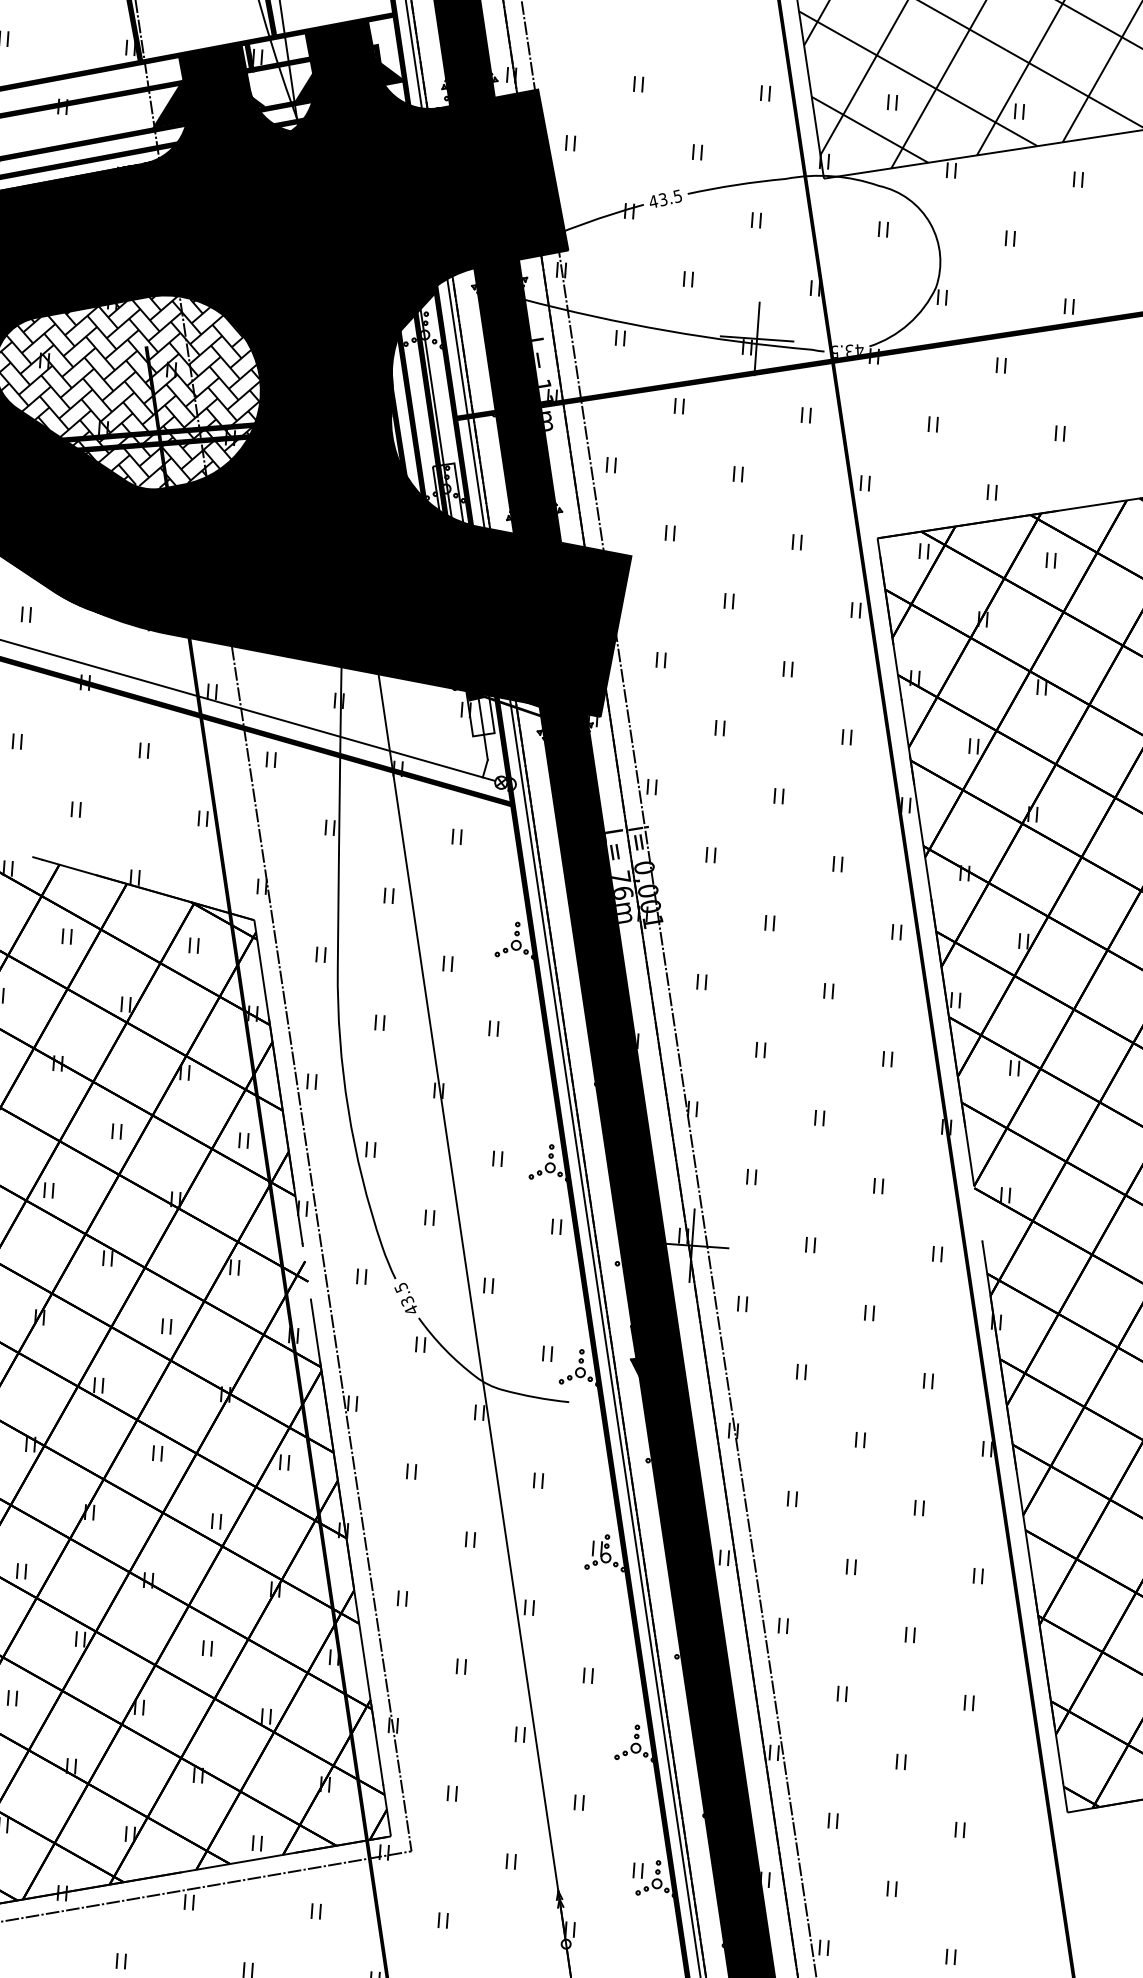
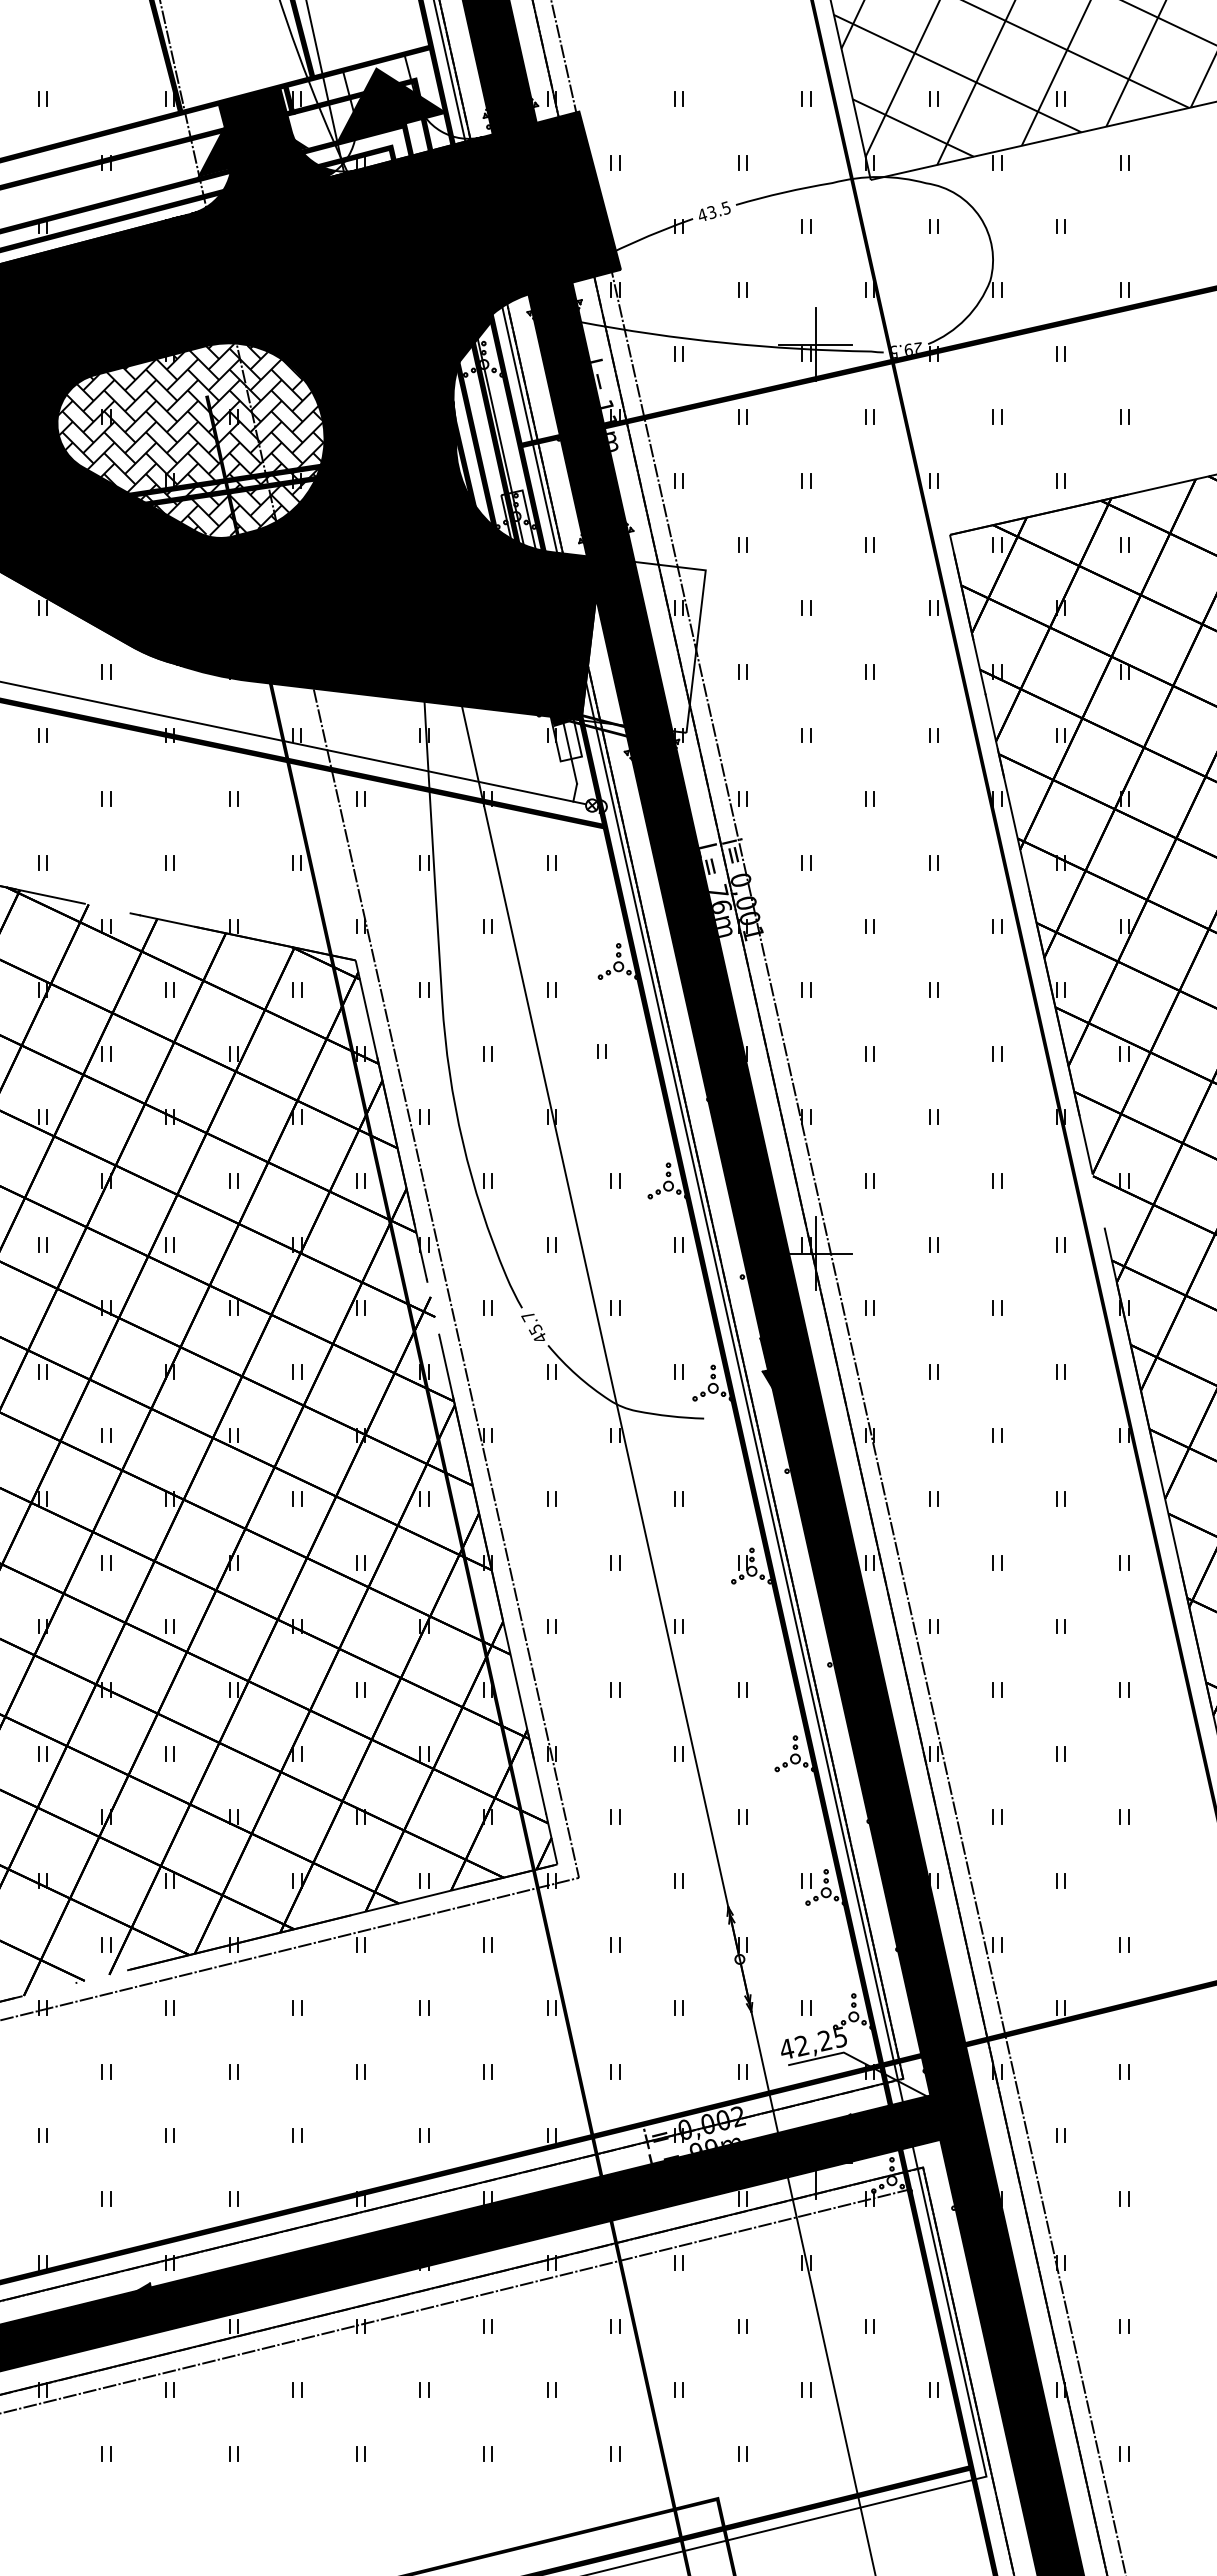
fill: (356, 82) -> (397, 117), removed
text: (854, 349) -> (913, 348), 43.5 -> 29.5
fill: (564, 625) -> (643, 644), removed
text: (402, 1293) -> (530, 1322), 43.5 -> 45.7

